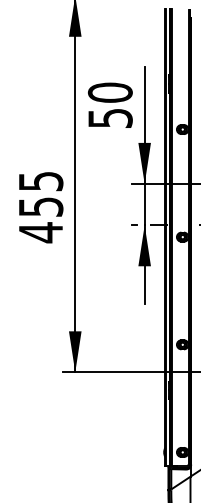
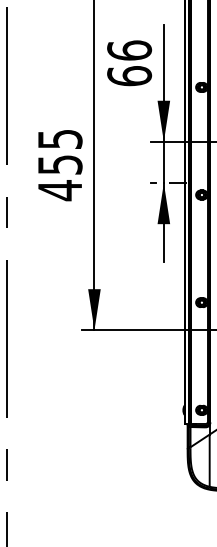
text: (110, 105) -> (129, 63), 50 -> 66

